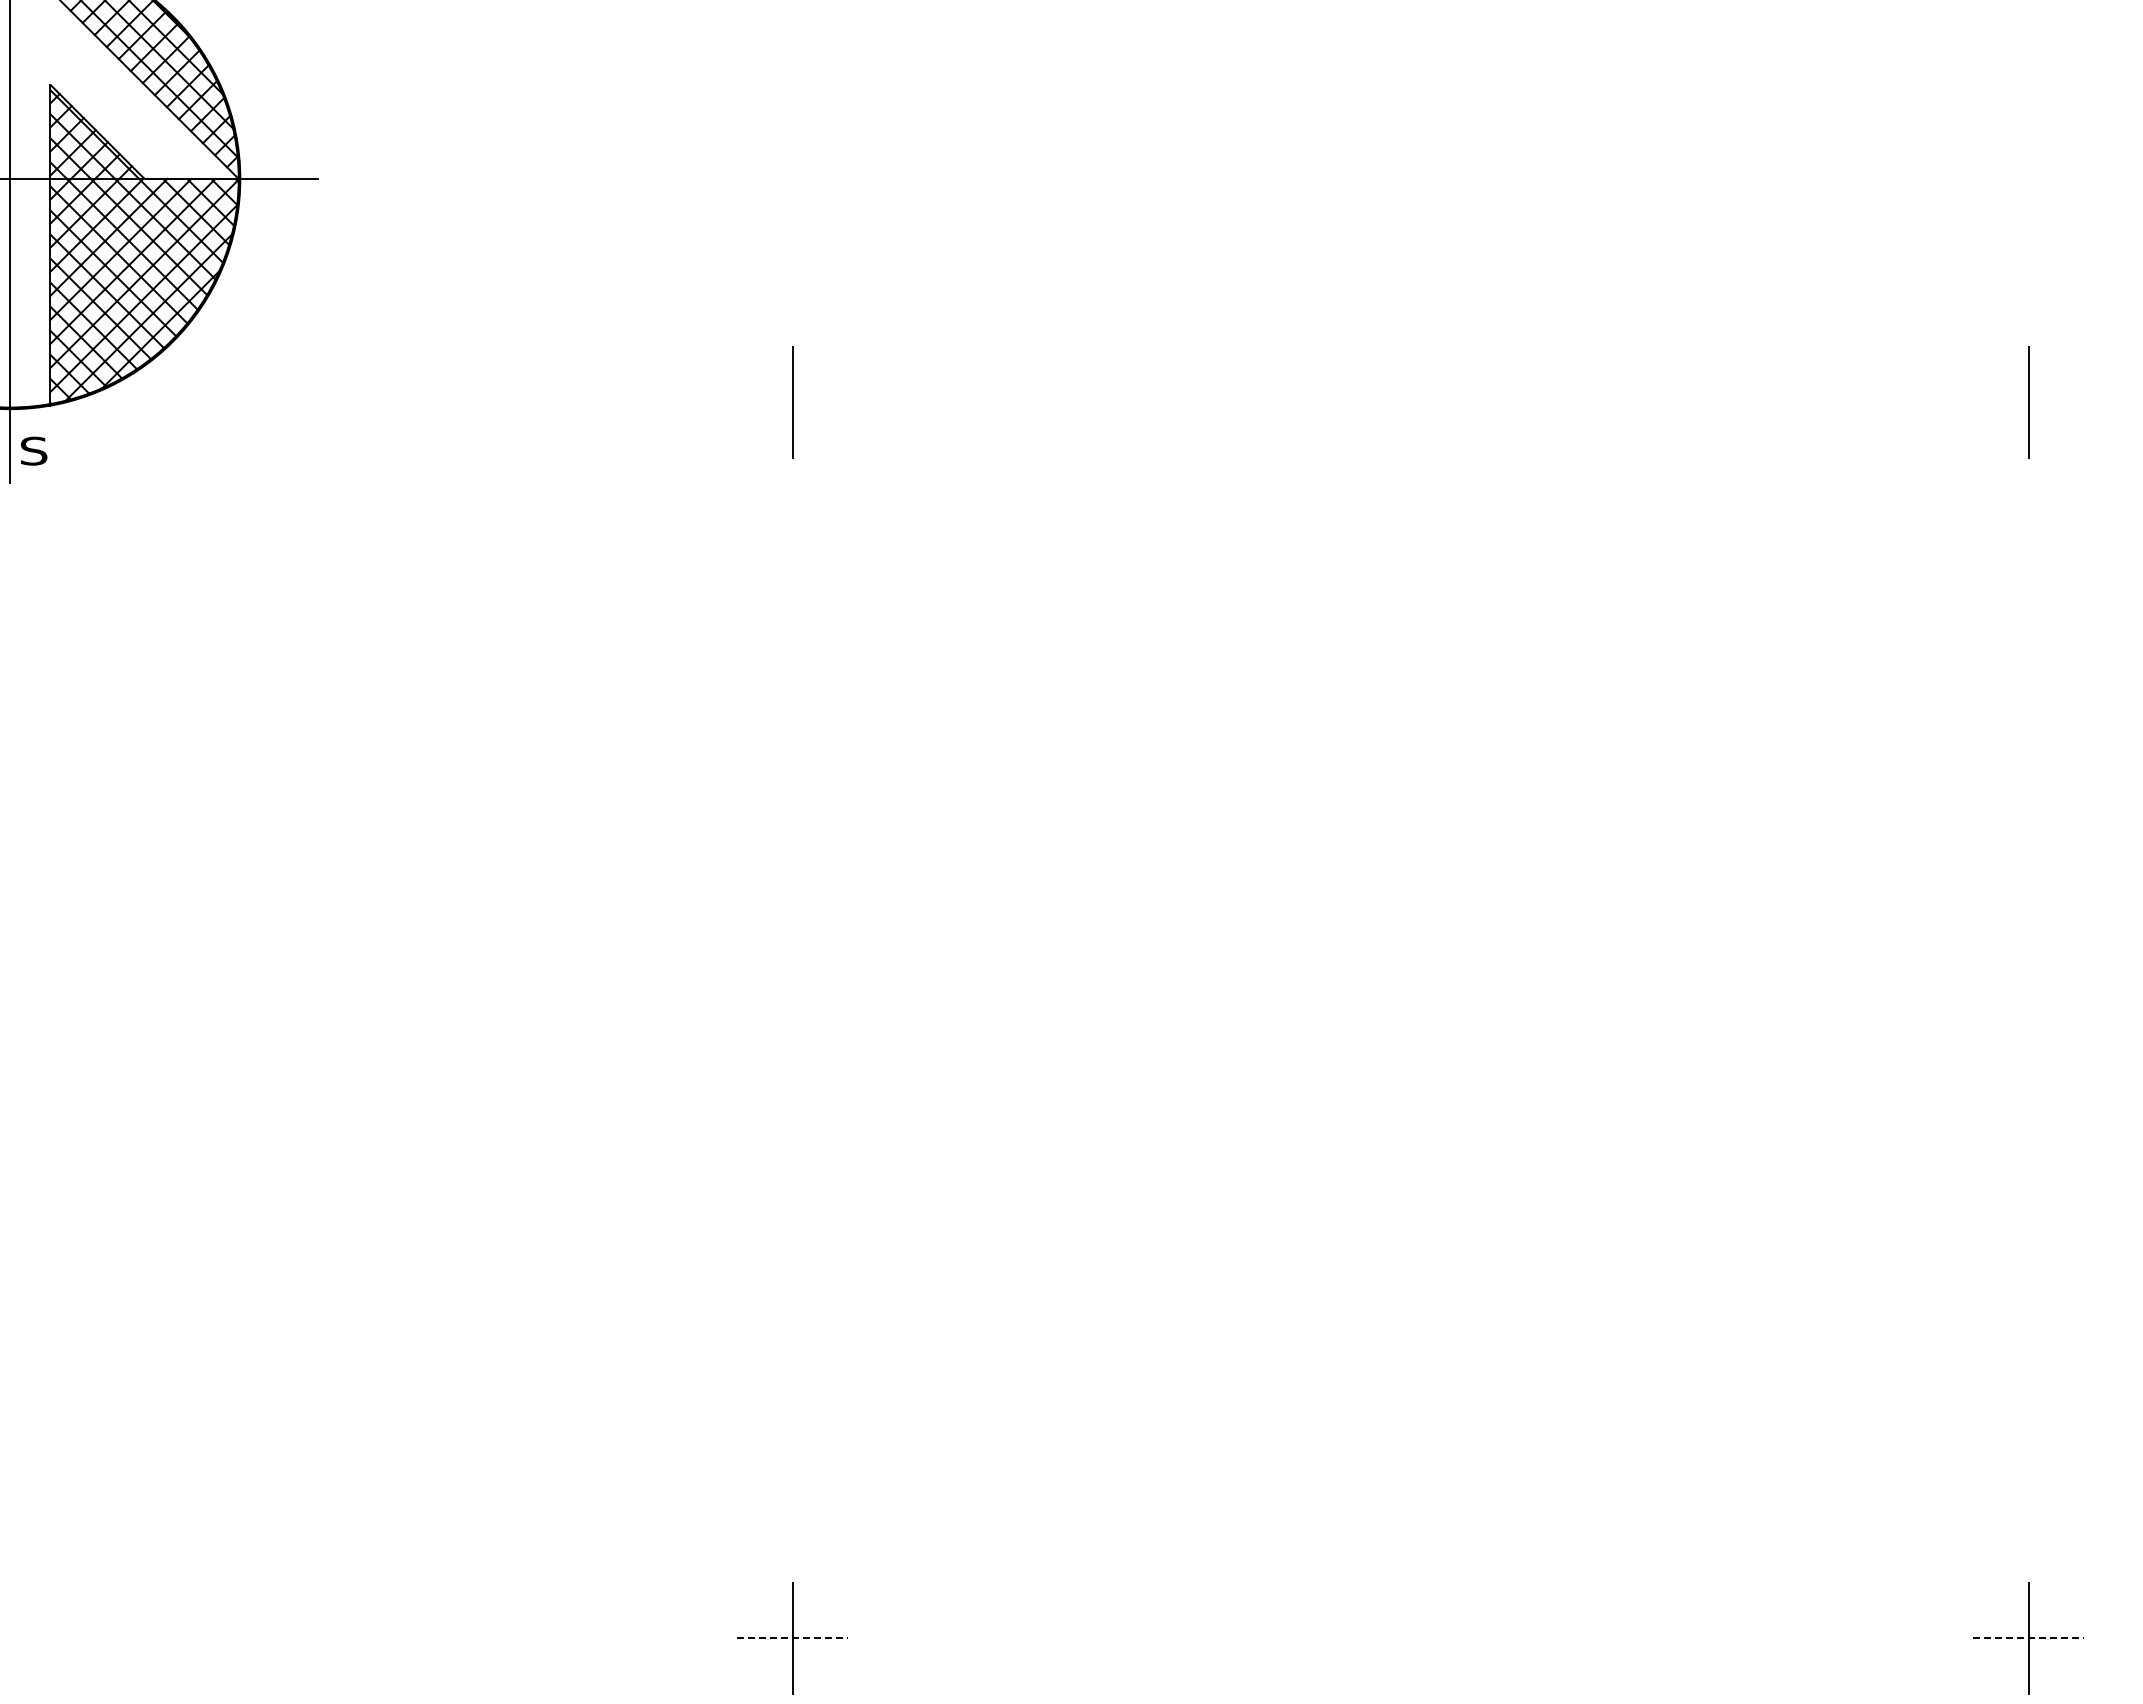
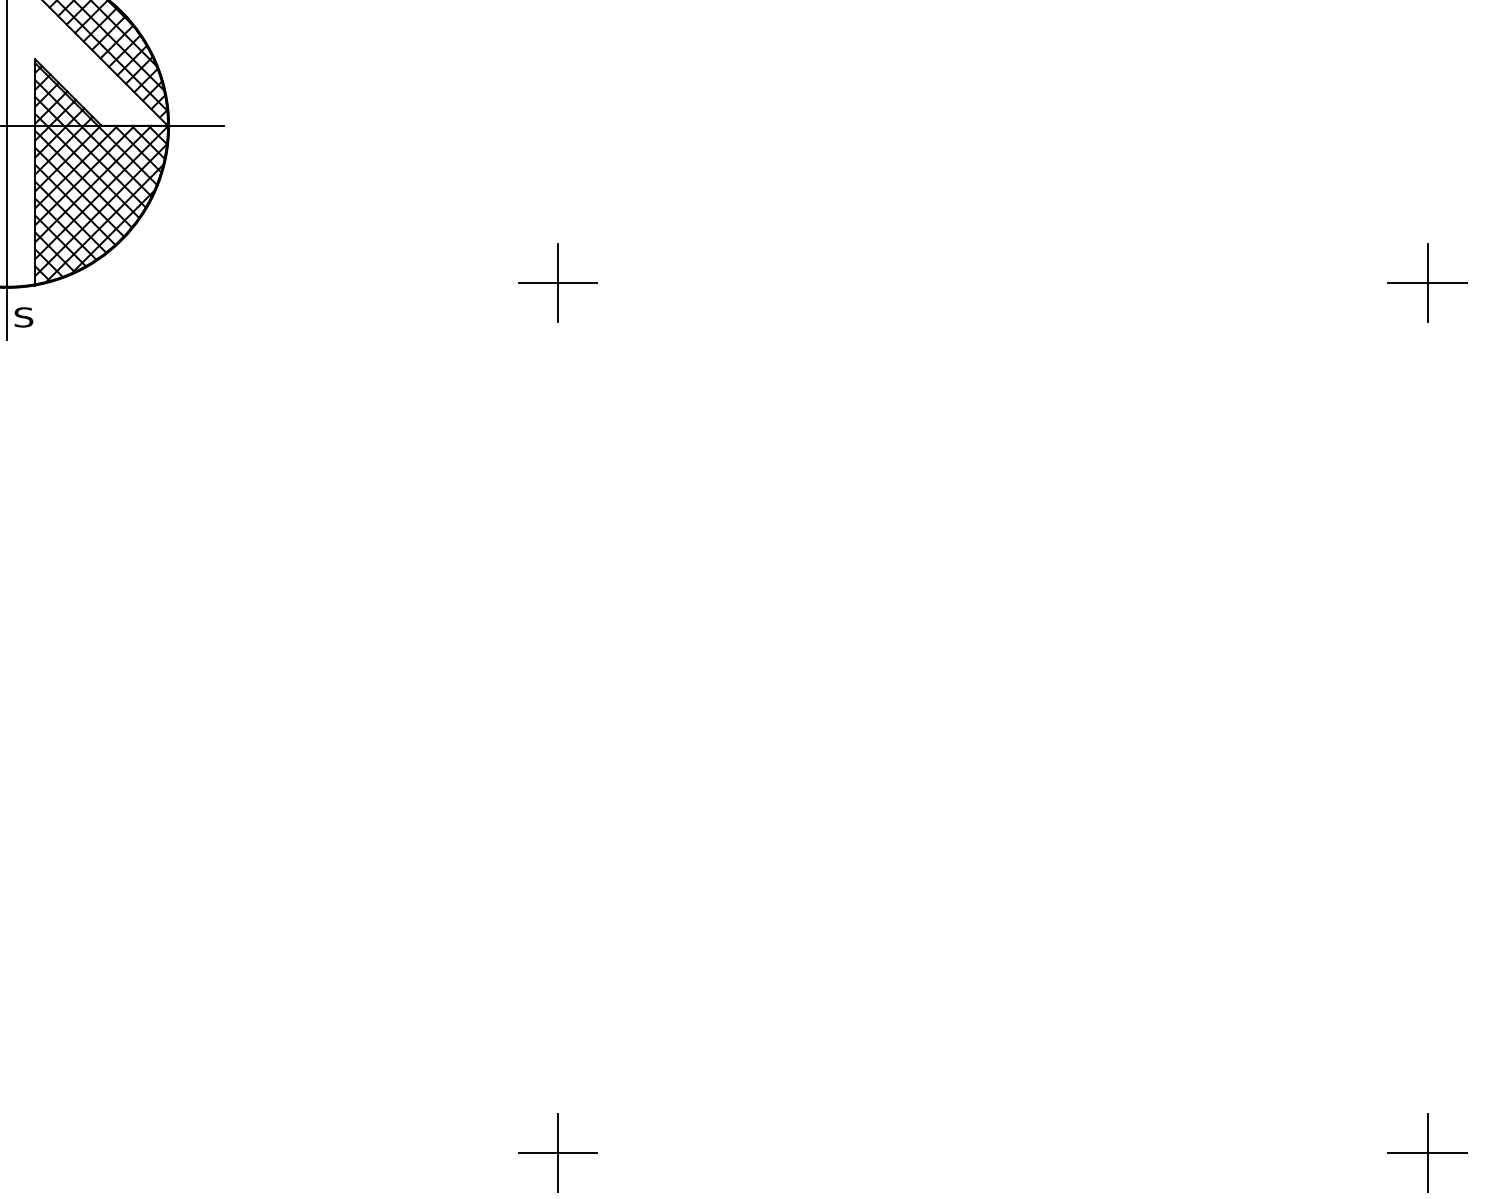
line: (792, 402) -> (557, 283), added
line: (2028, 402) -> (1427, 283), added
line: (792, 1638) -> (557, 1152), dashed -> solid
line: (2028, 1638) -> (1427, 1152), dashed -> solid

